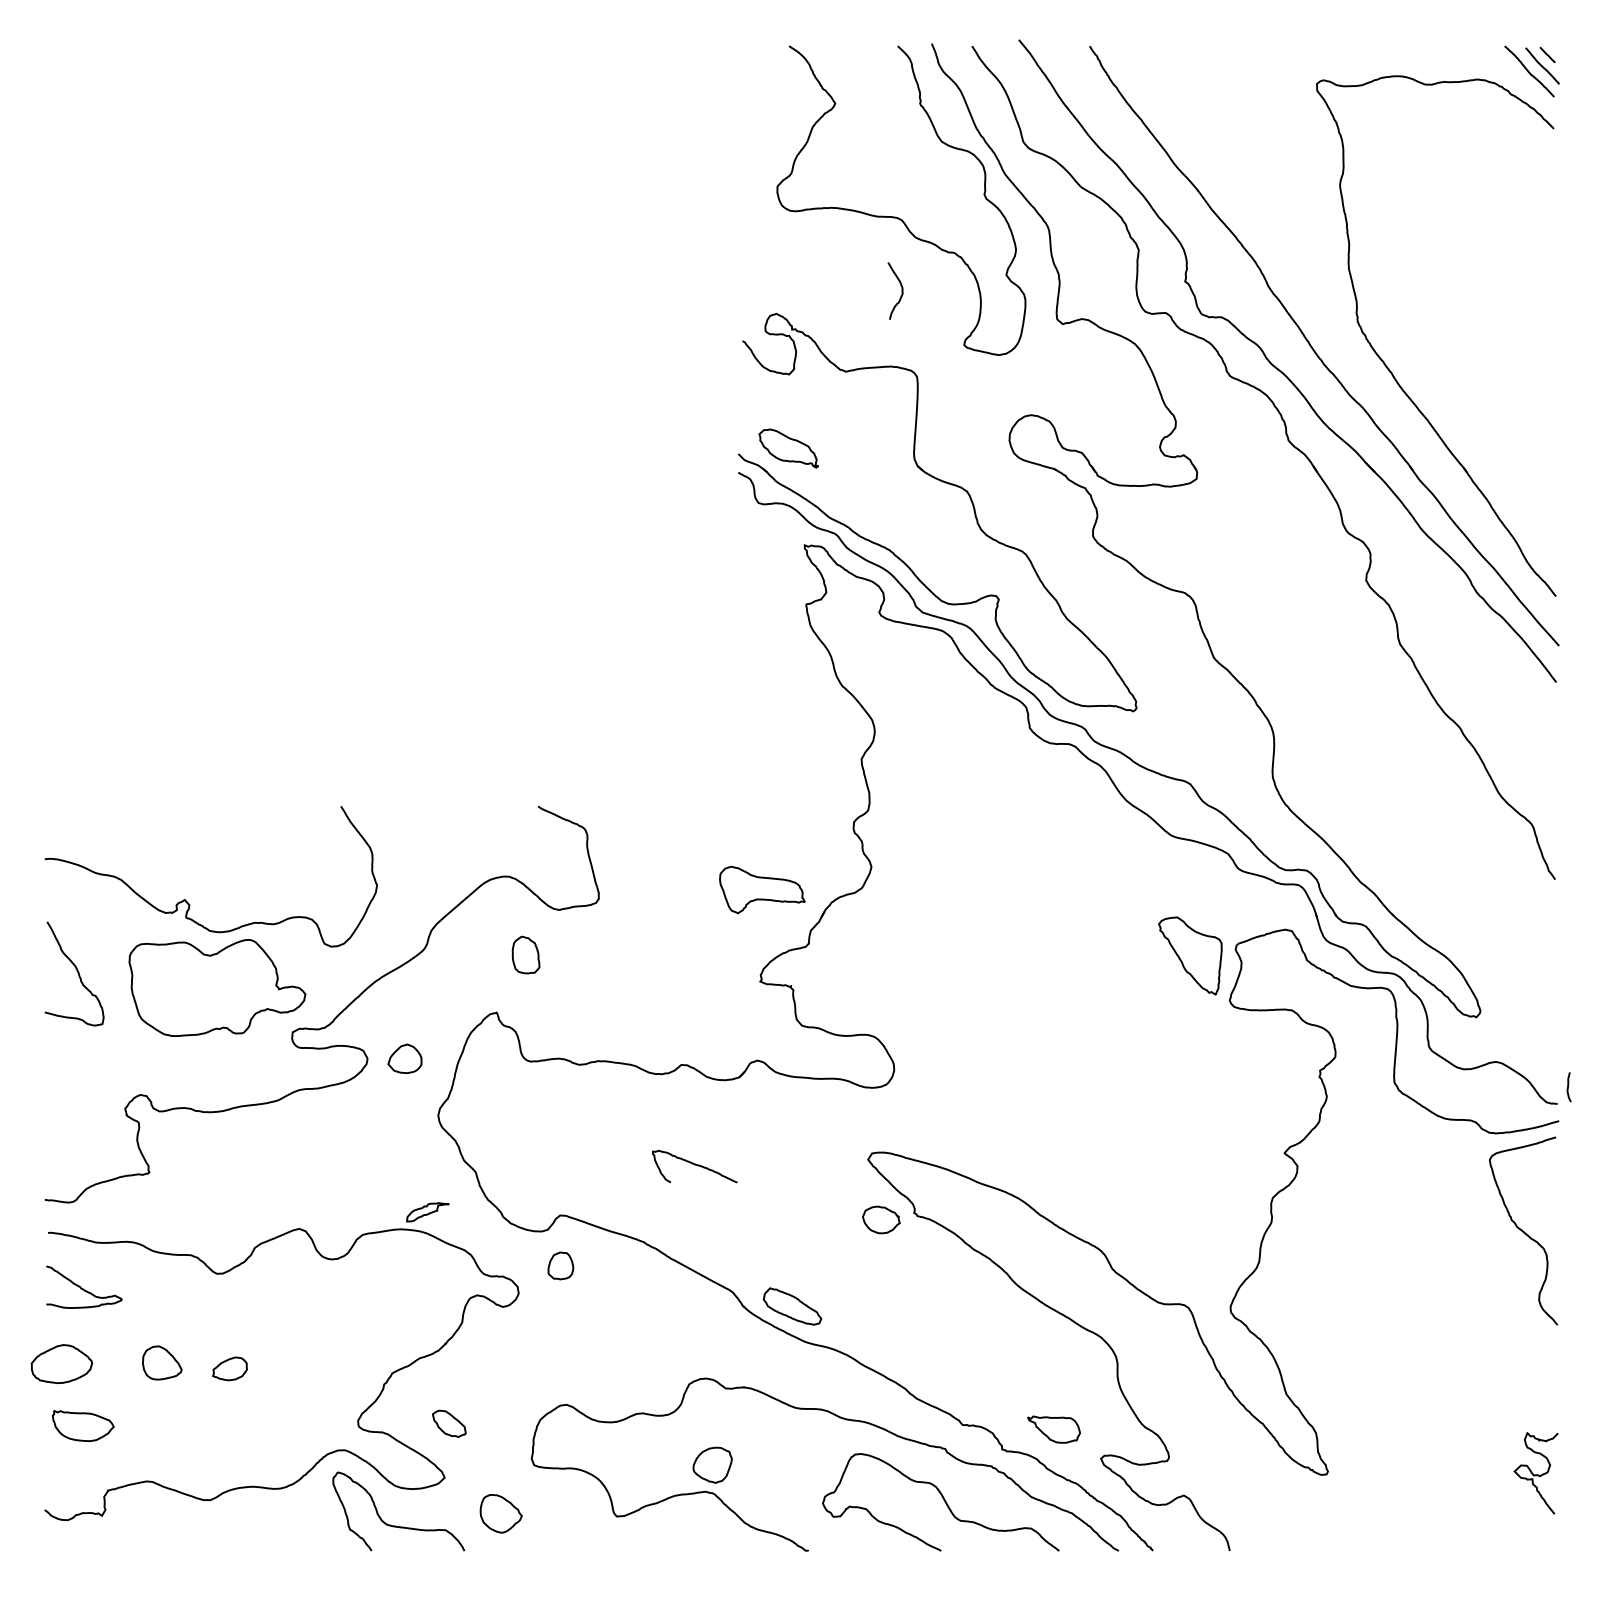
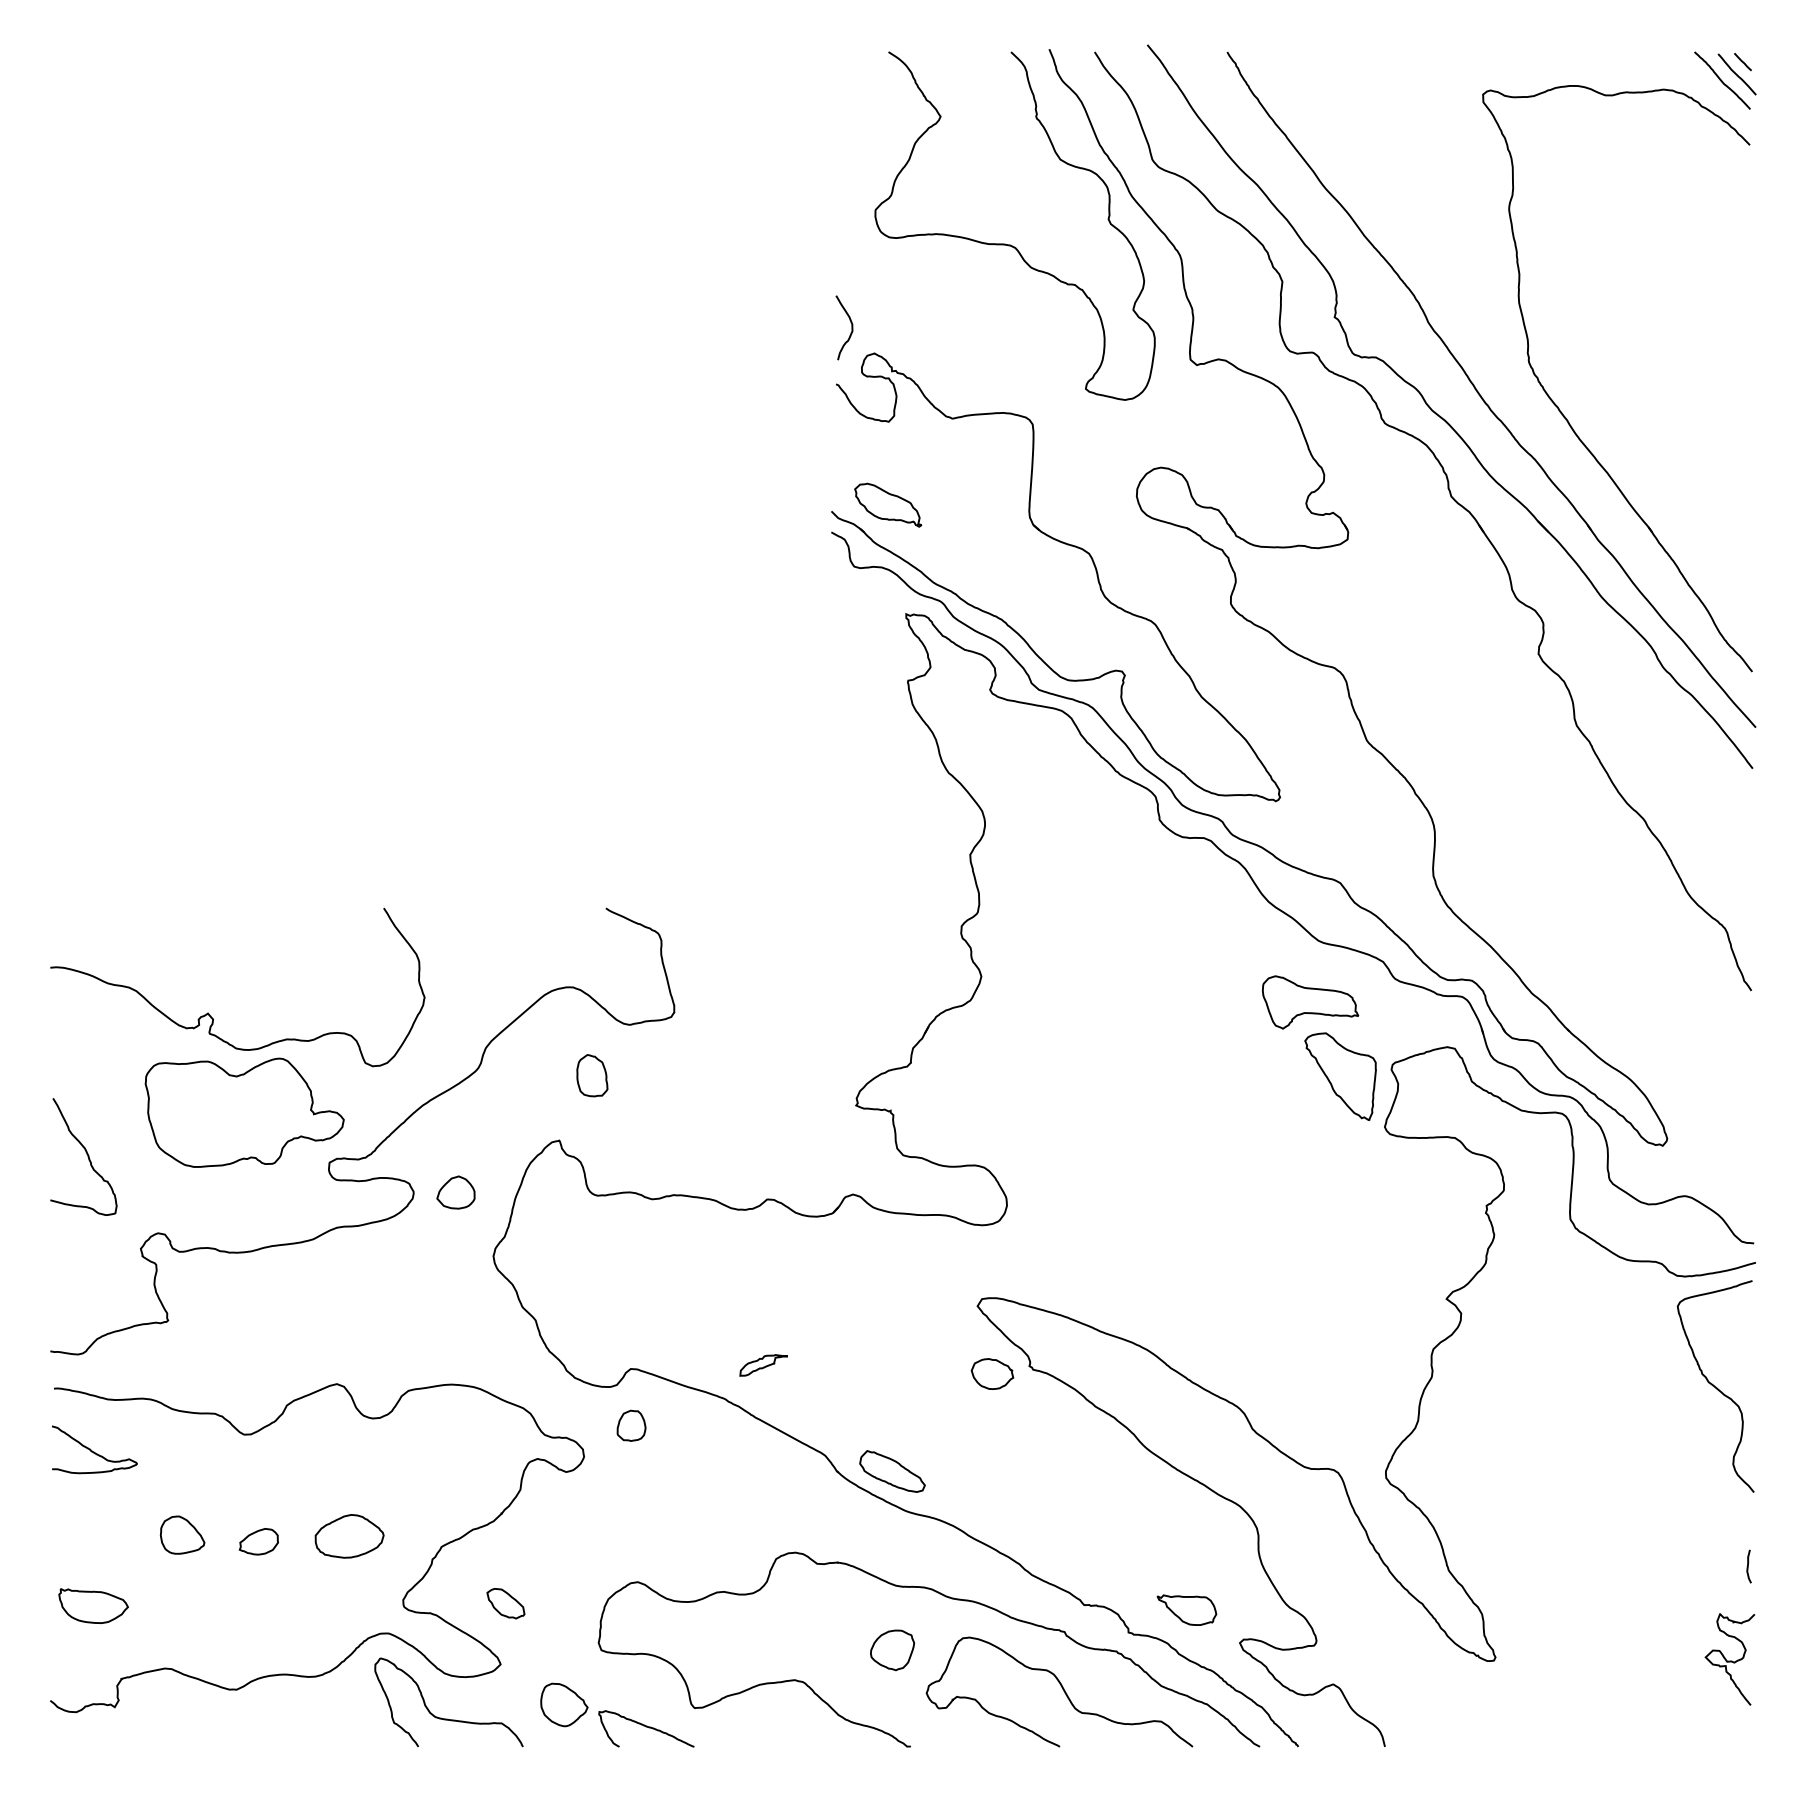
curve: (901, 290) -> (851, 327), moved
part: (762, 890) -> (1310, 1002), moved
curve: (76, 971) -> (86, 1154), moved
curve: (1568, 1087) -> (1748, 1566), moved
curve: (694, 1165) -> (646, 1727), moved
part: (427, 1212) -> (763, 1365), moved
part: (61, 1364) -> (349, 1536), moved
part: (712, 1465) -> (892, 1650), moved

